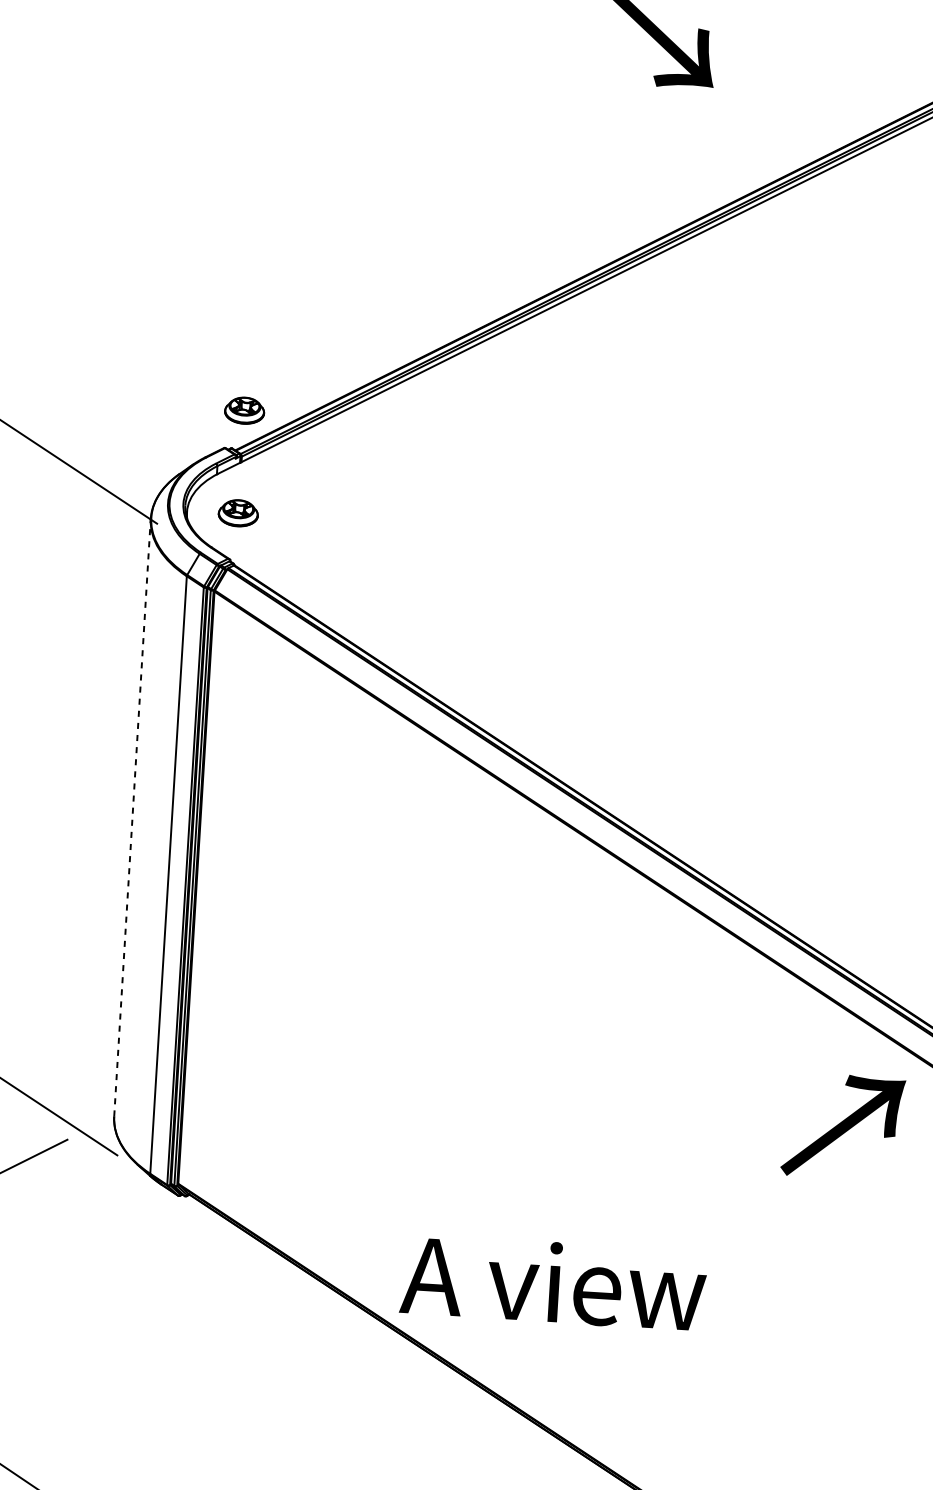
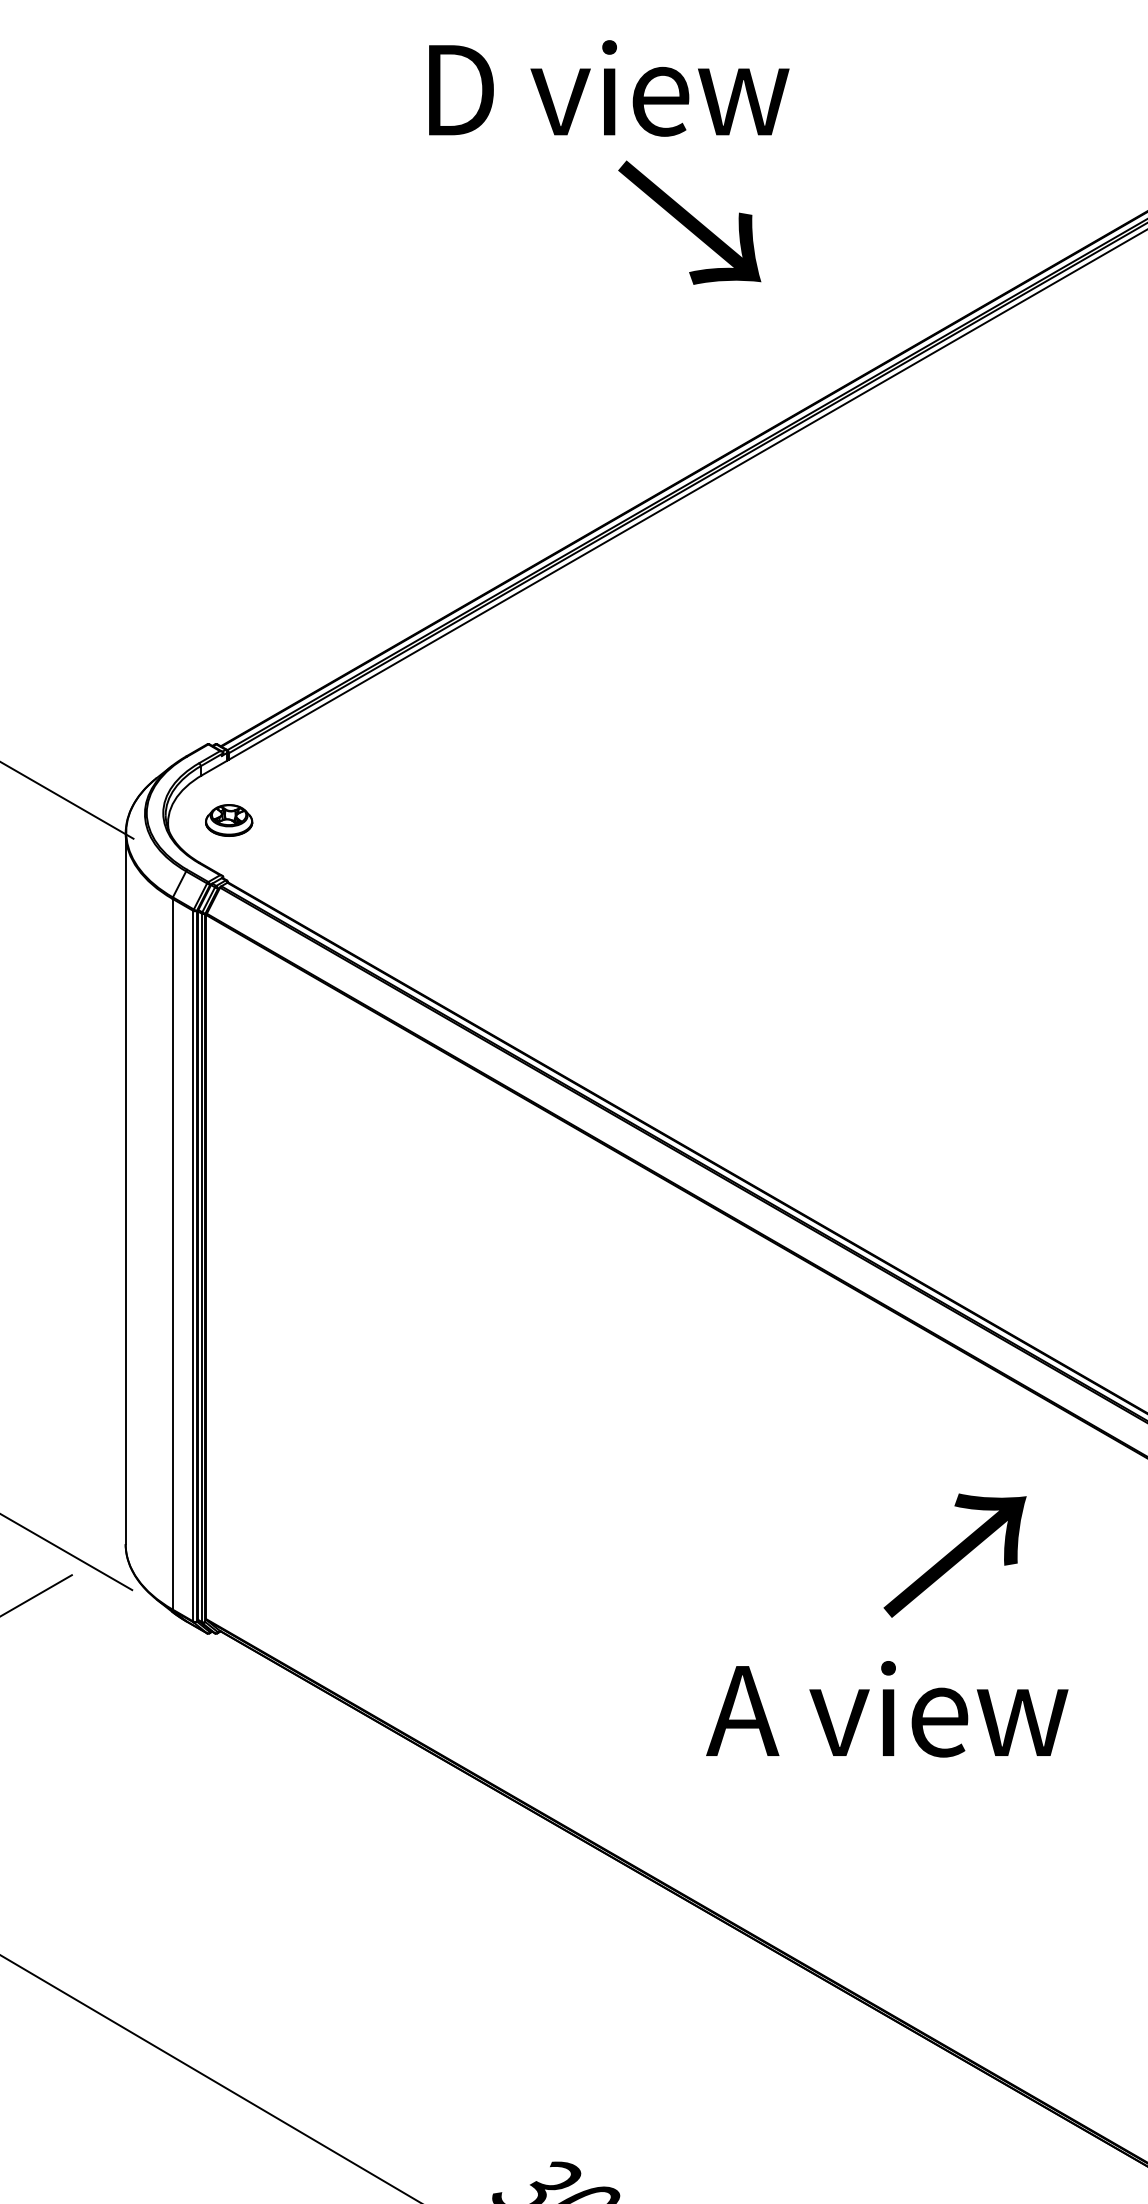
part: (245, 410) -> (229, 698), removed
line: (132, 817) -> (125, 1188), dashed -> solid
text: (842, 1126) -> (954, 1555), moved
text: (553, 1282) -> (887, 1709), moved

